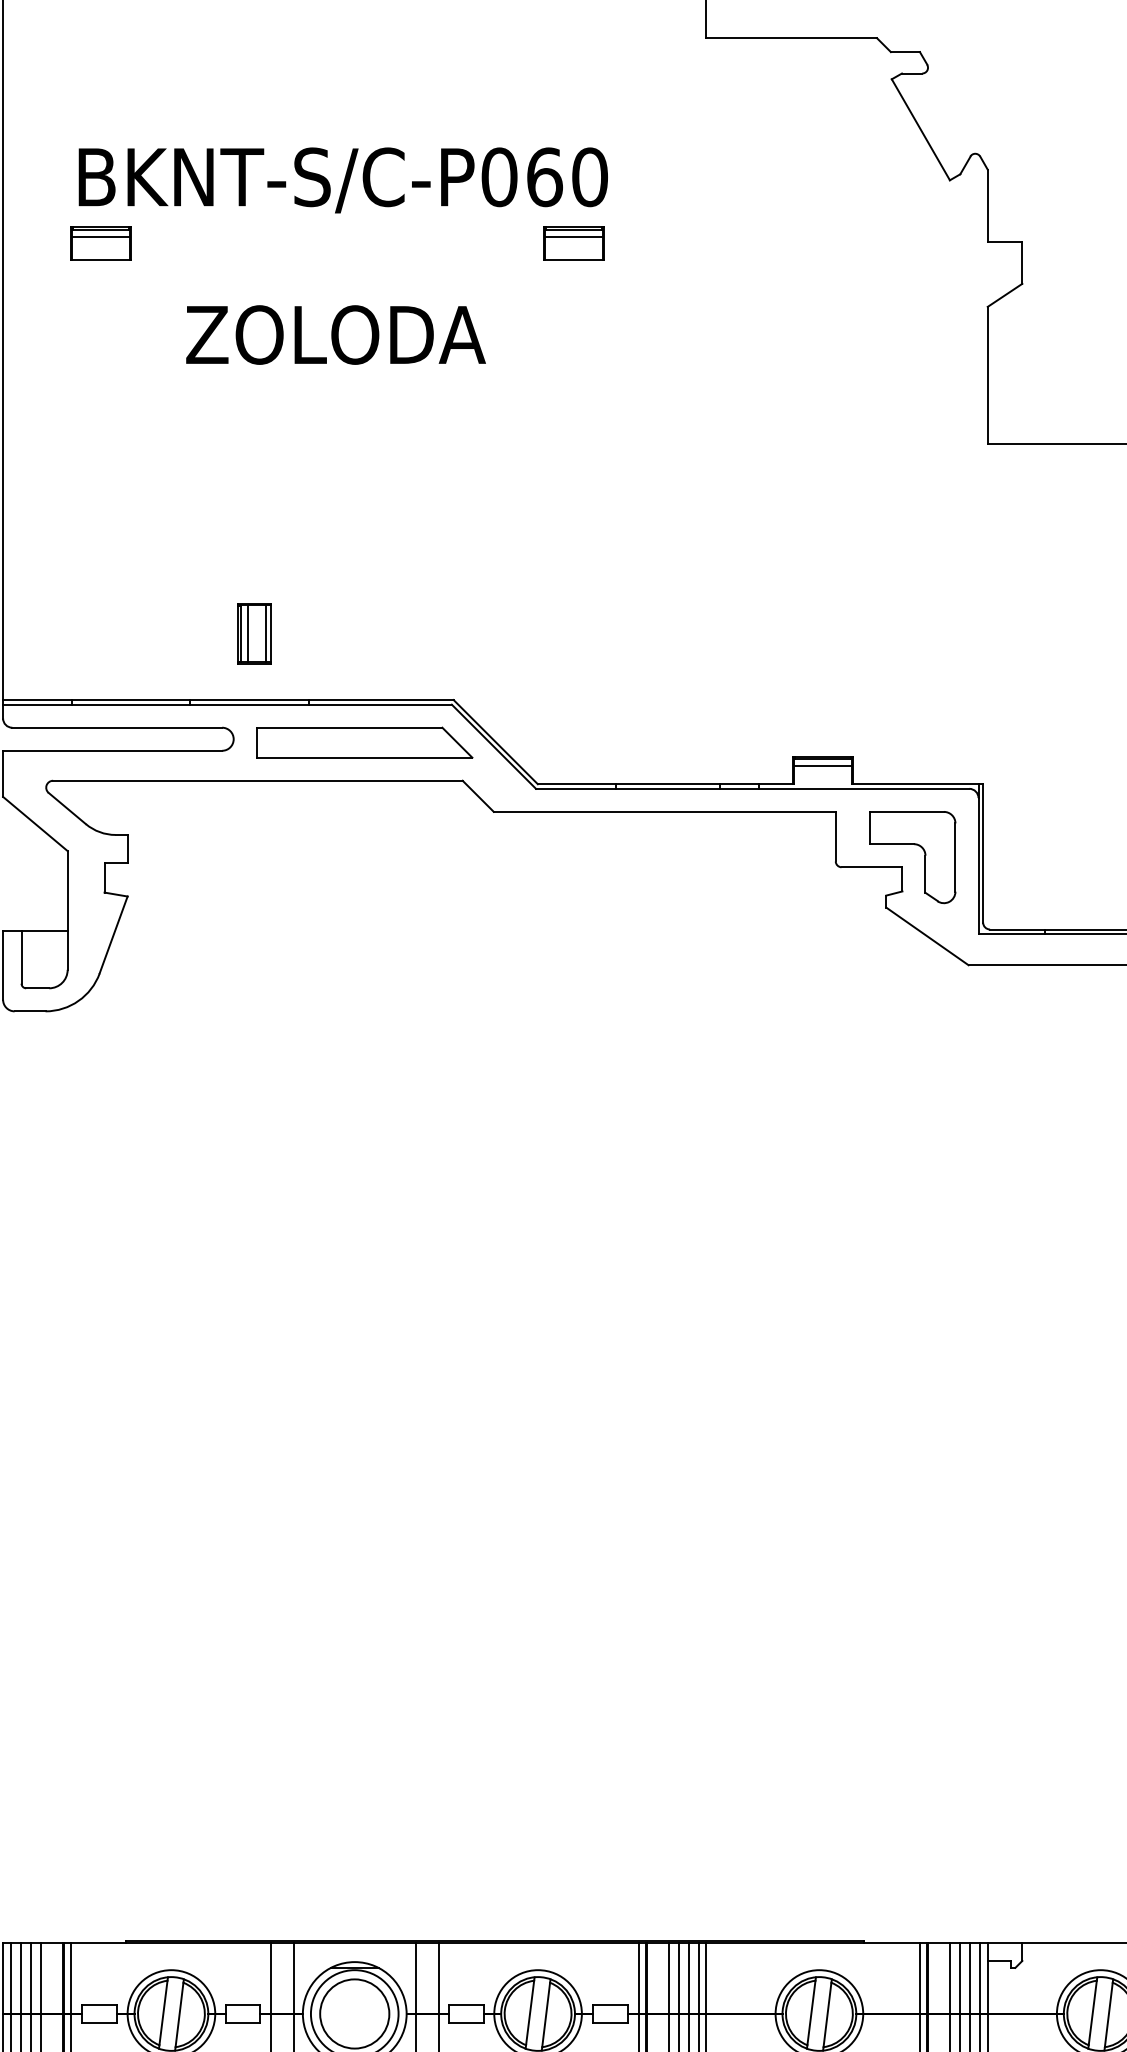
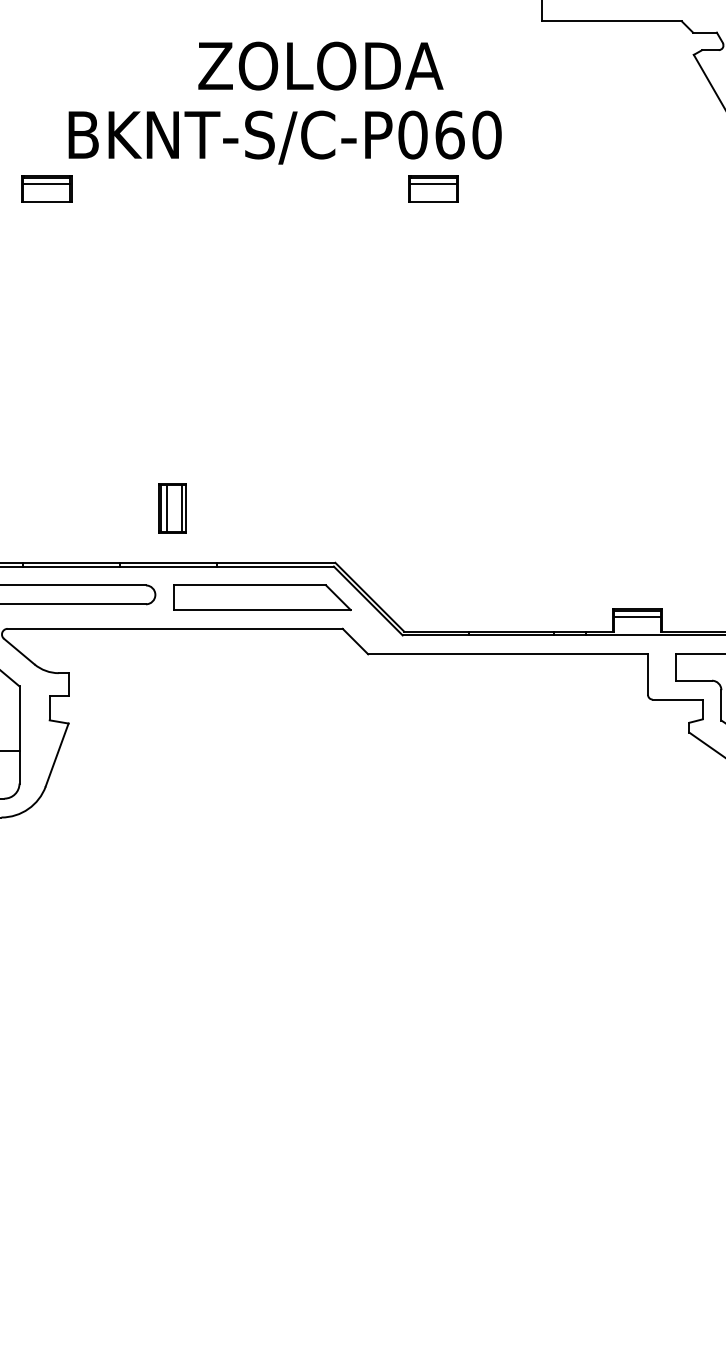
text: (342, 180) -> (284, 137), moved
text: (335, 334) -> (320, 65), moved

